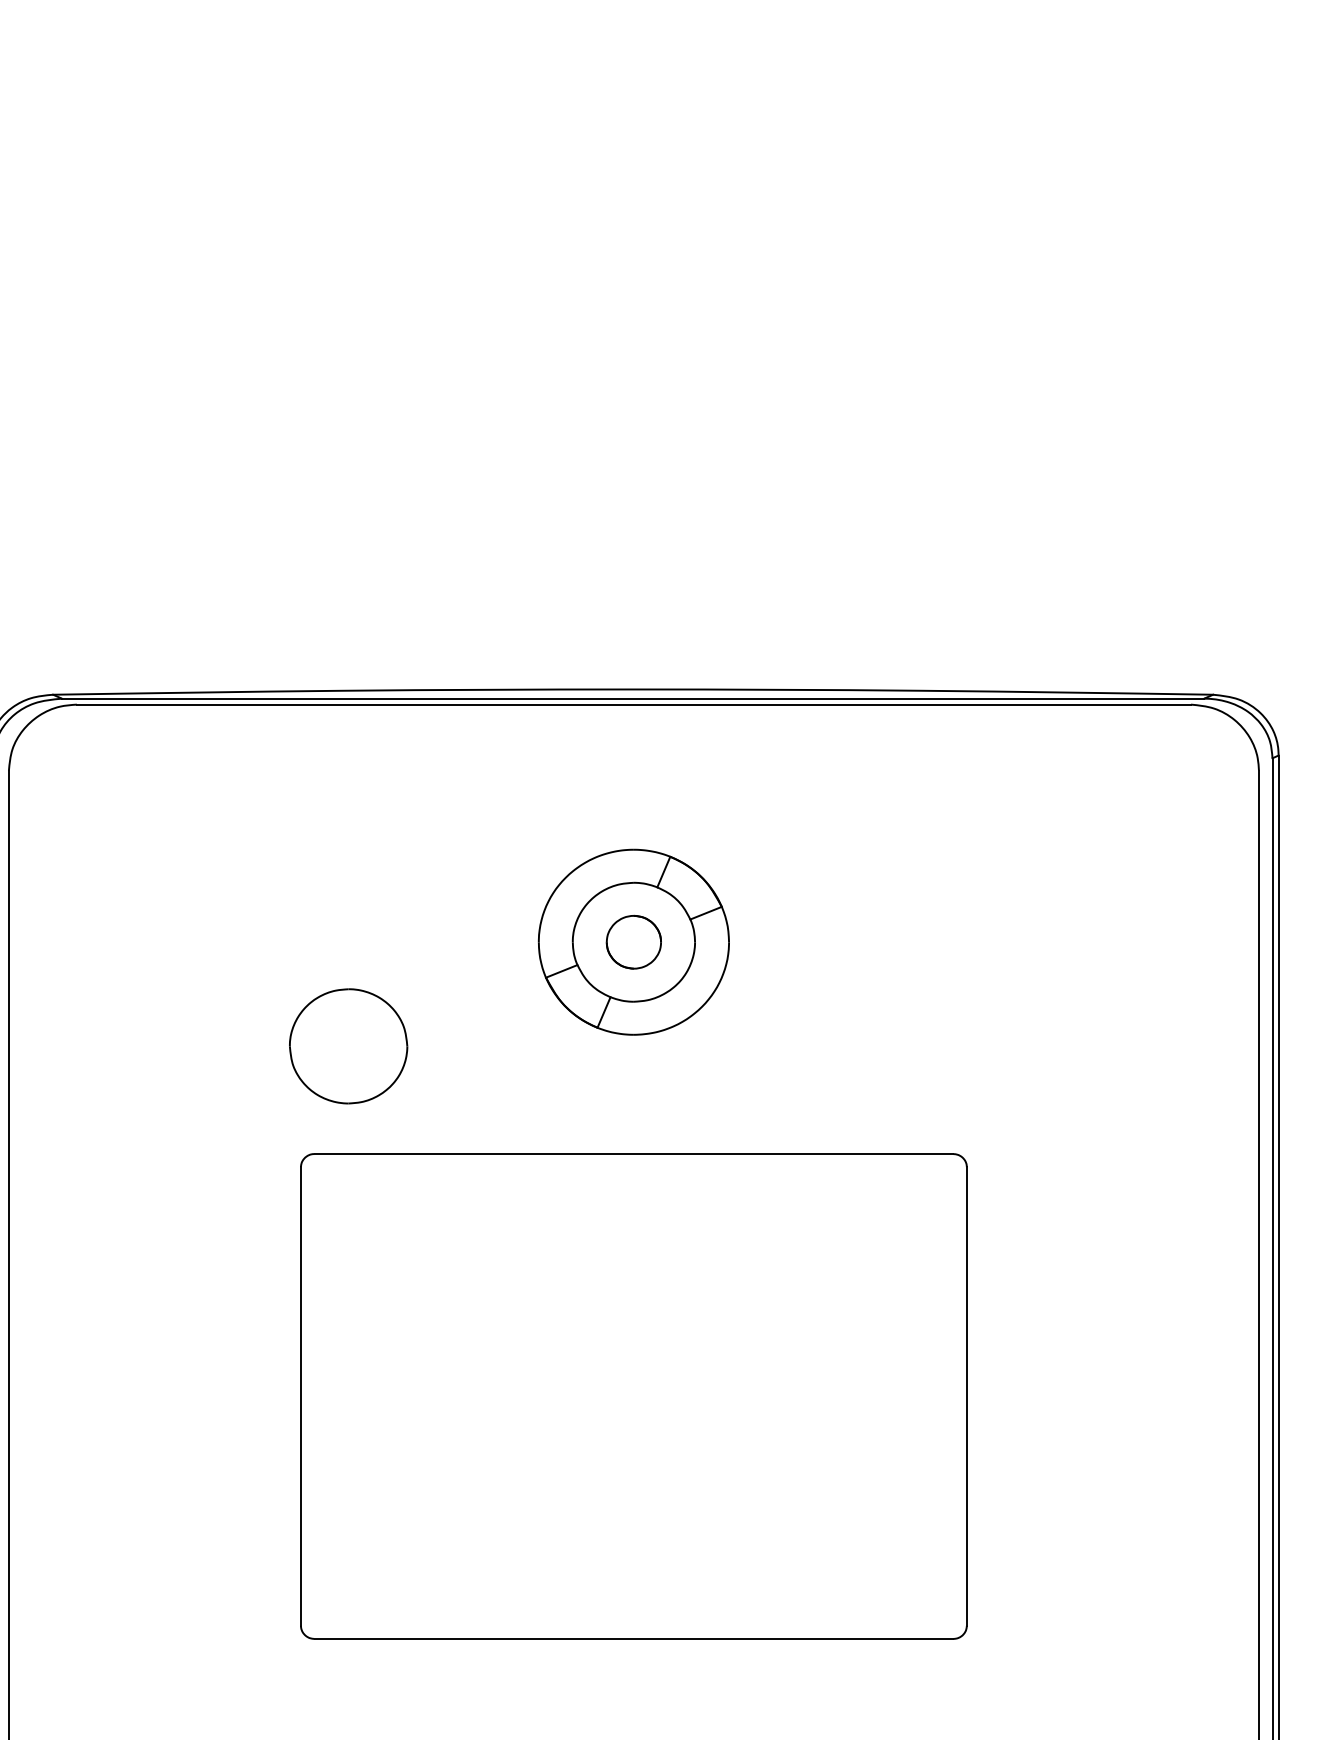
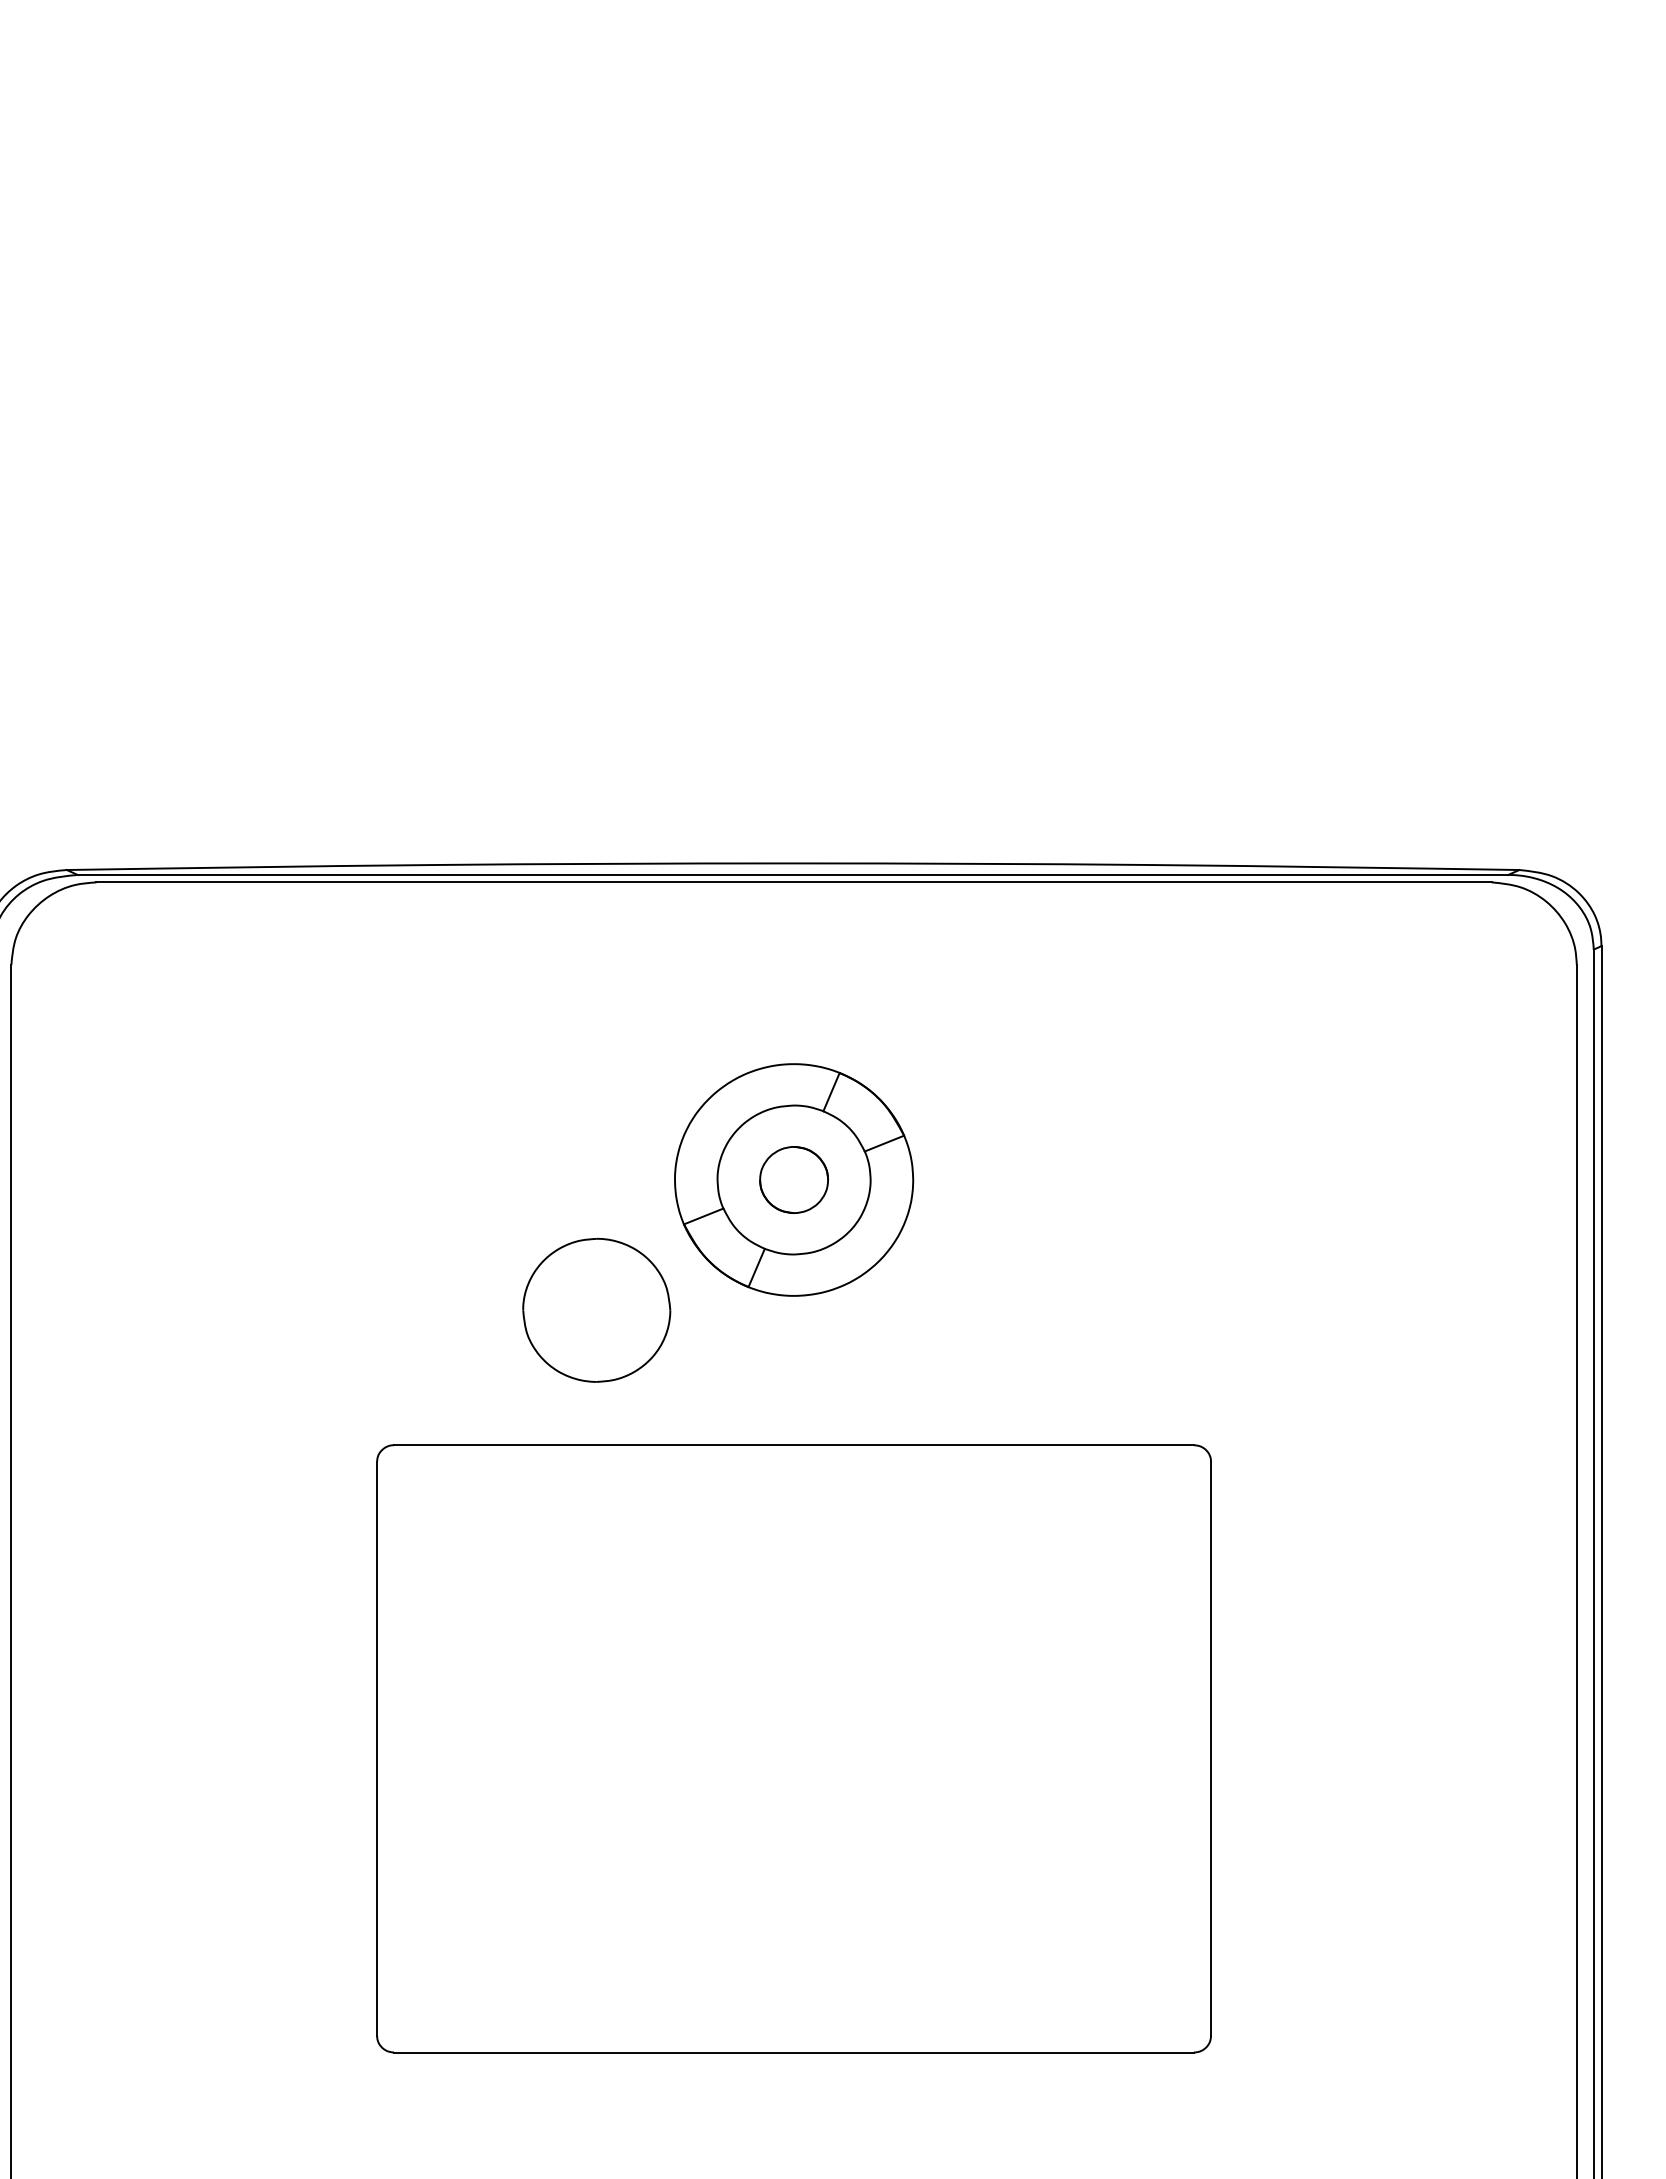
part: (348, 1046) -> (596, 1310), moved

